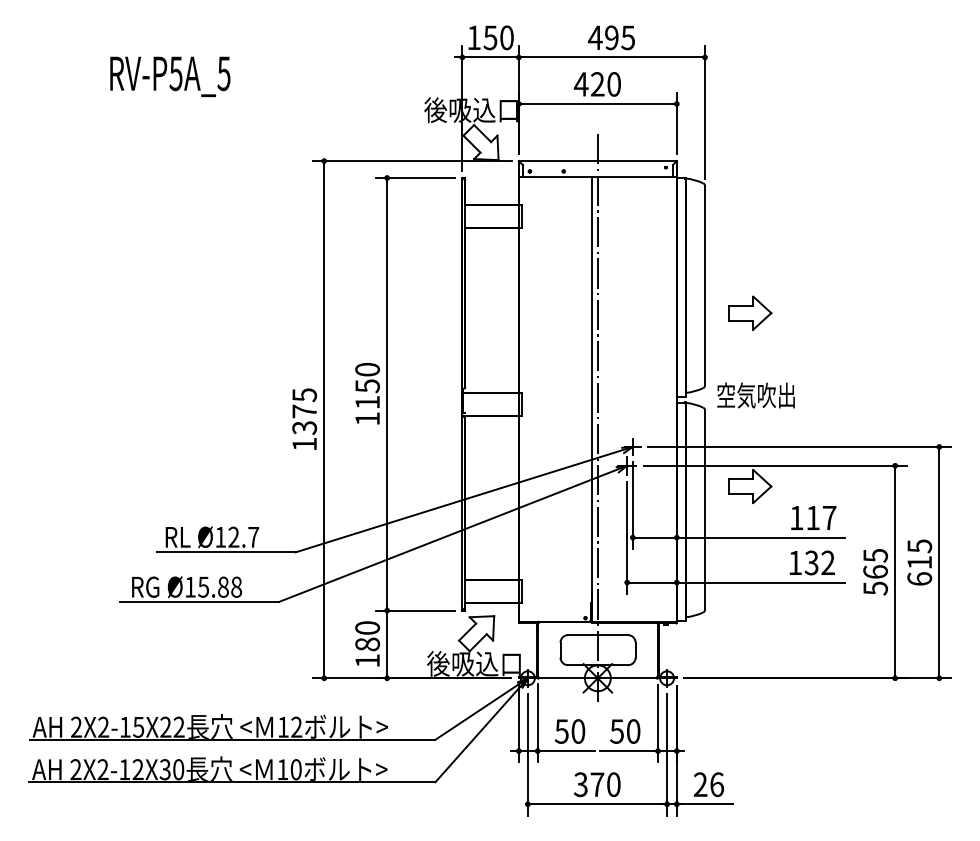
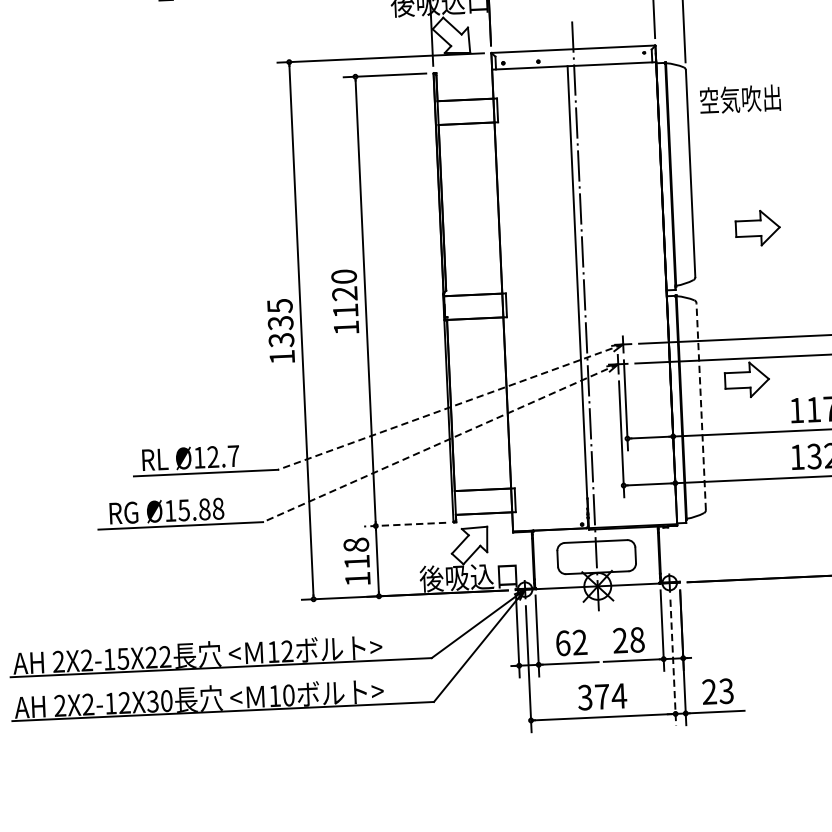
part: (750, 312) -> (758, 227), moved
text: (367, 386) -> (344, 294), 1150 -> 1120
text: (755, 395) -> (739, 99), moved
text: (304, 411) -> (280, 323), 1375 -> 1335
line: (464, 499) -> (450, 406), solid -> dashed
line: (705, 510) -> (701, 407), solid -> dashed
line: (453, 533) -> (441, 442), solid -> dashed
line: (414, 610) -> (404, 524), solid -> dashed
text: (367, 636) -> (356, 553), 180 -> 118
text: (569, 731) -> (570, 642), 50 -> 62
text: (625, 731) -> (629, 640), 50 -> 28
line: (667, 754) -> (673, 662), solid -> dashed
text: (613, 784) -> (619, 695), 370 -> 374
text: (716, 784) -> (725, 691), 26 -> 23

